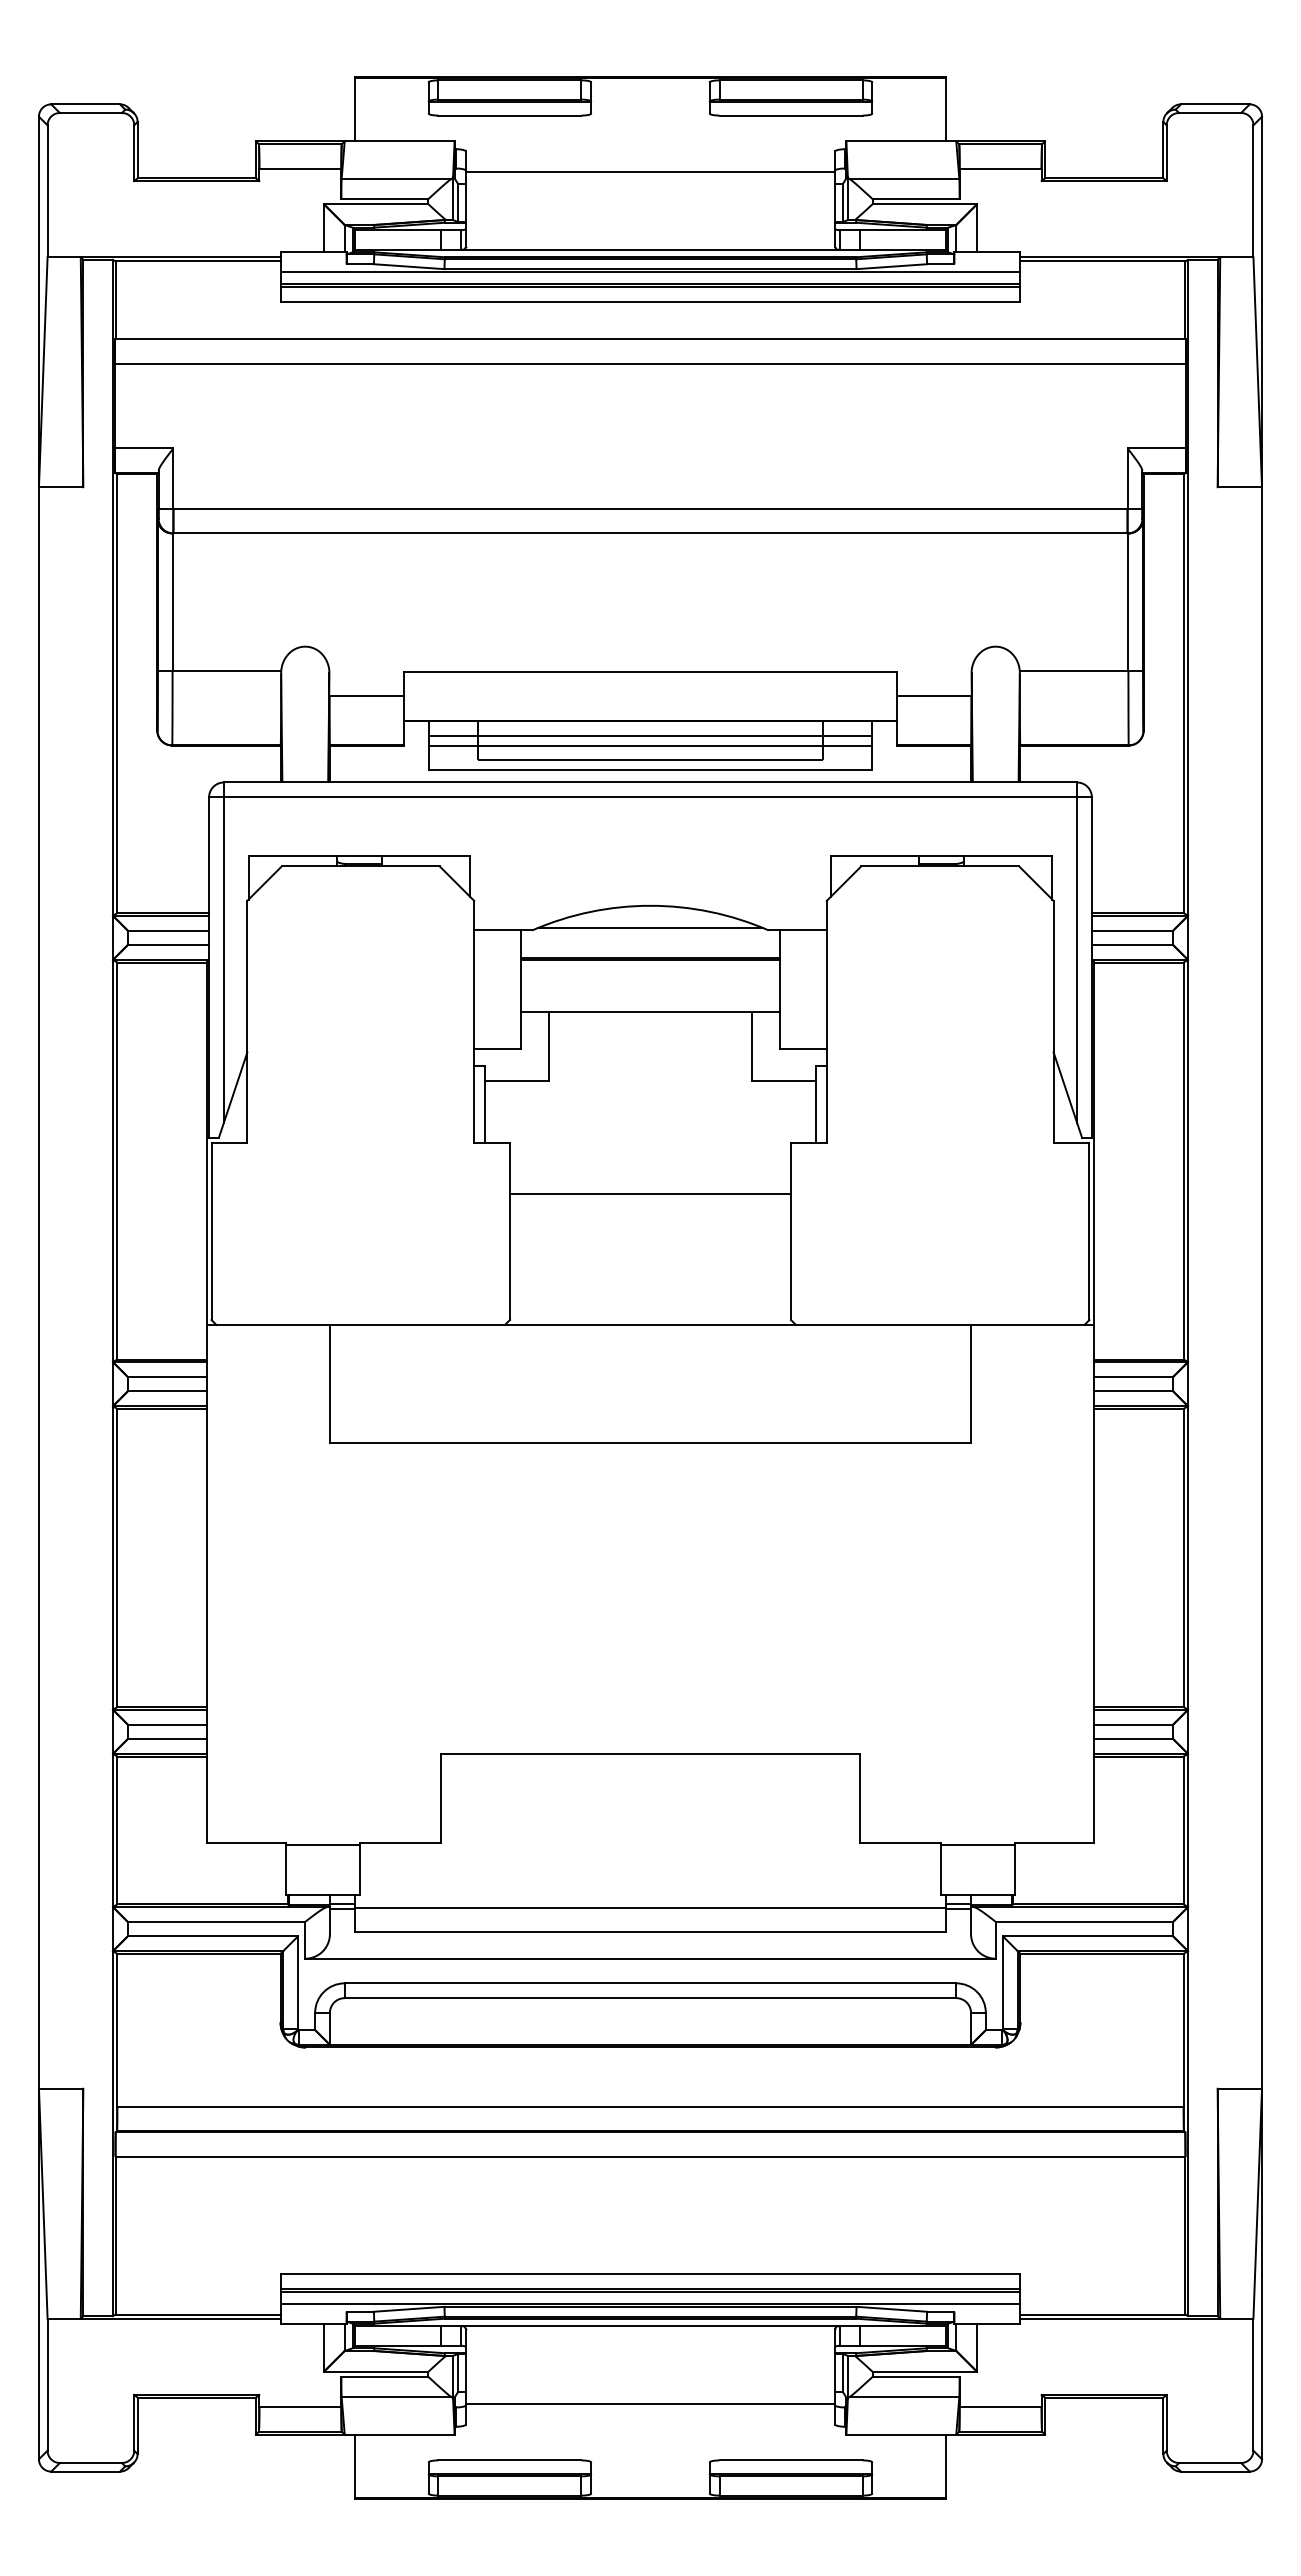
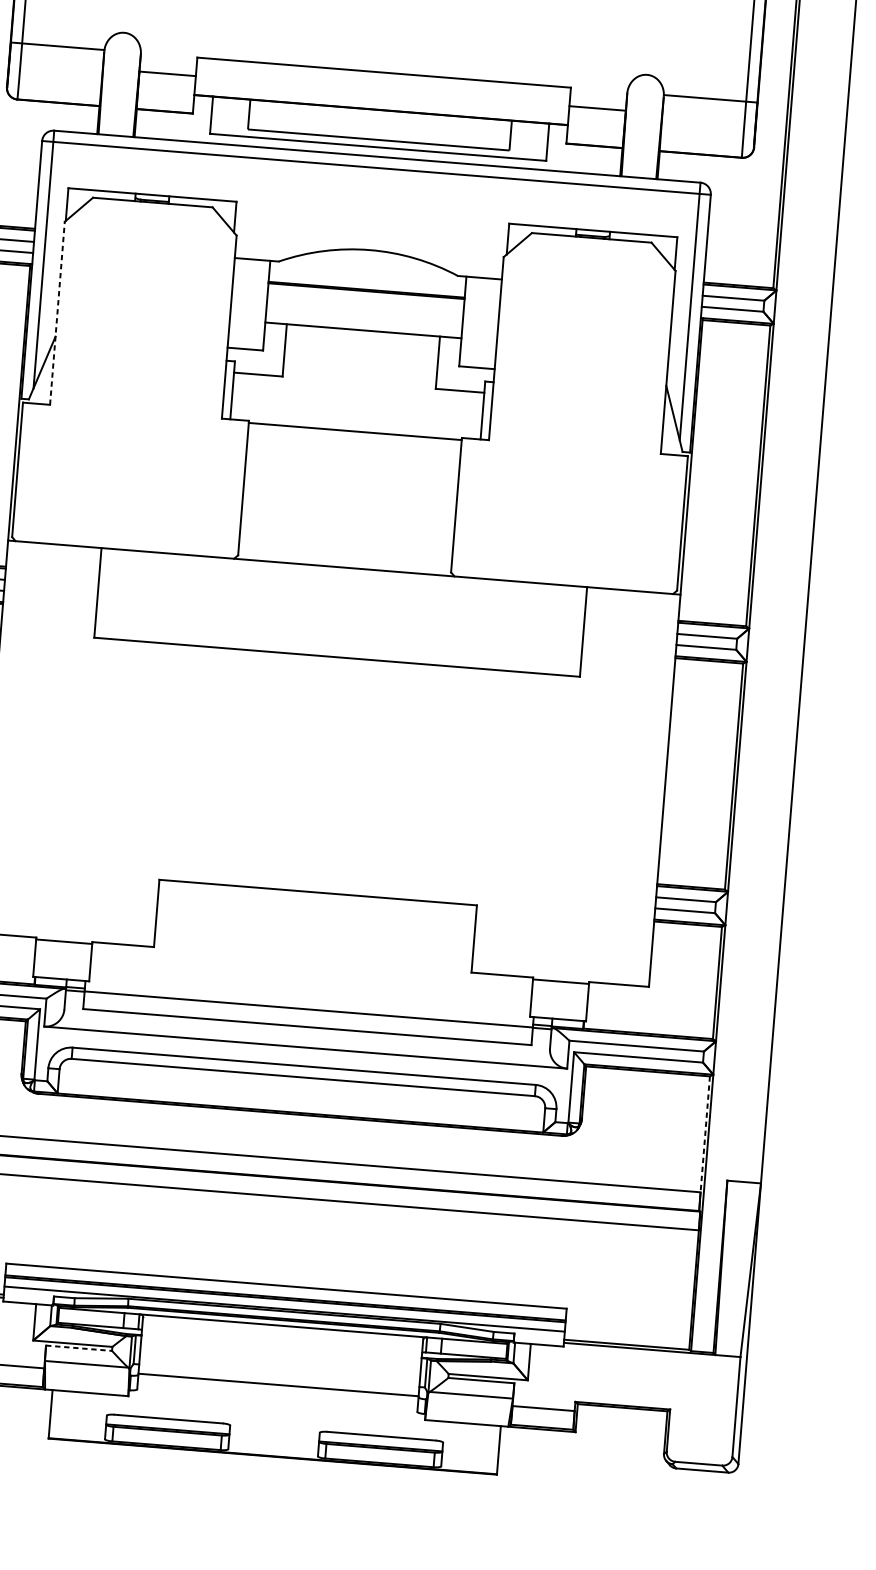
line: (650, 735) -> (380, 121), removed
line: (650, 745) -> (379, 128), removed
line: (650, 927) -> (368, 266), removed
line: (247, 1021) -> (57, 313), solid -> dashed
line: (650, 1194) -> (355, 431), moved
line: (1183, 2030) -> (705, 1134), solid -> dashed
line: (384, 2376) -> (78, 1347), solid -> dashed

